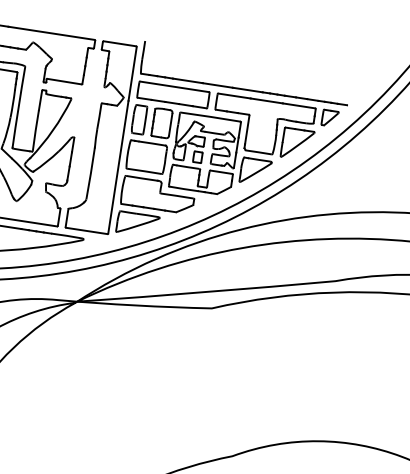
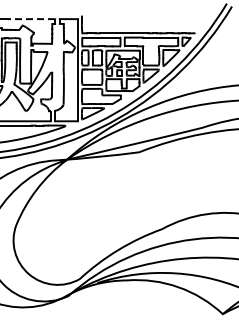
line: (51, 33) -> (31, 19), solid -> dashed

